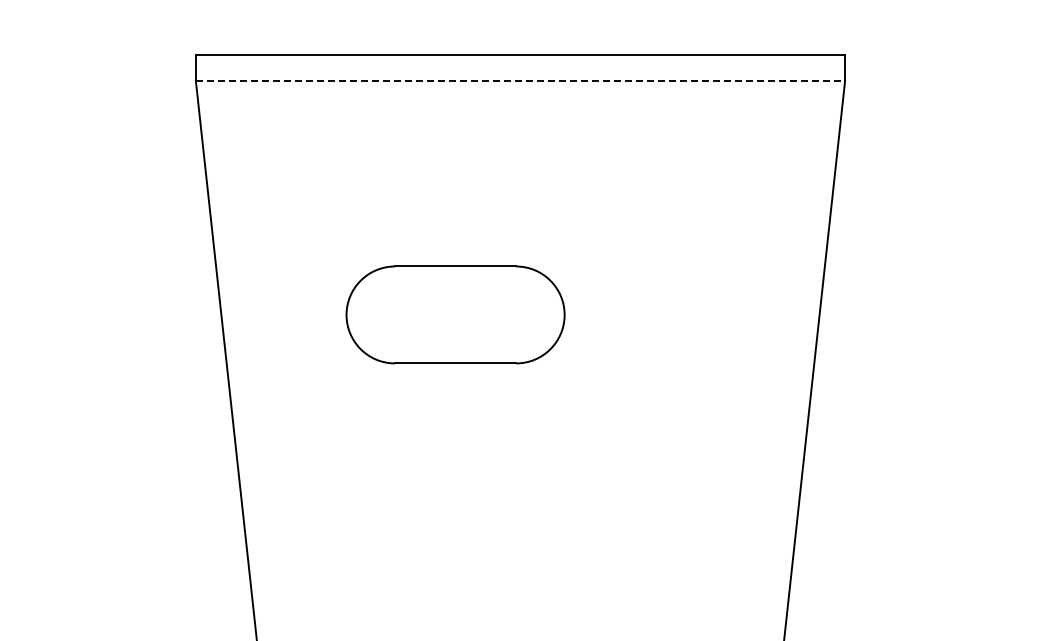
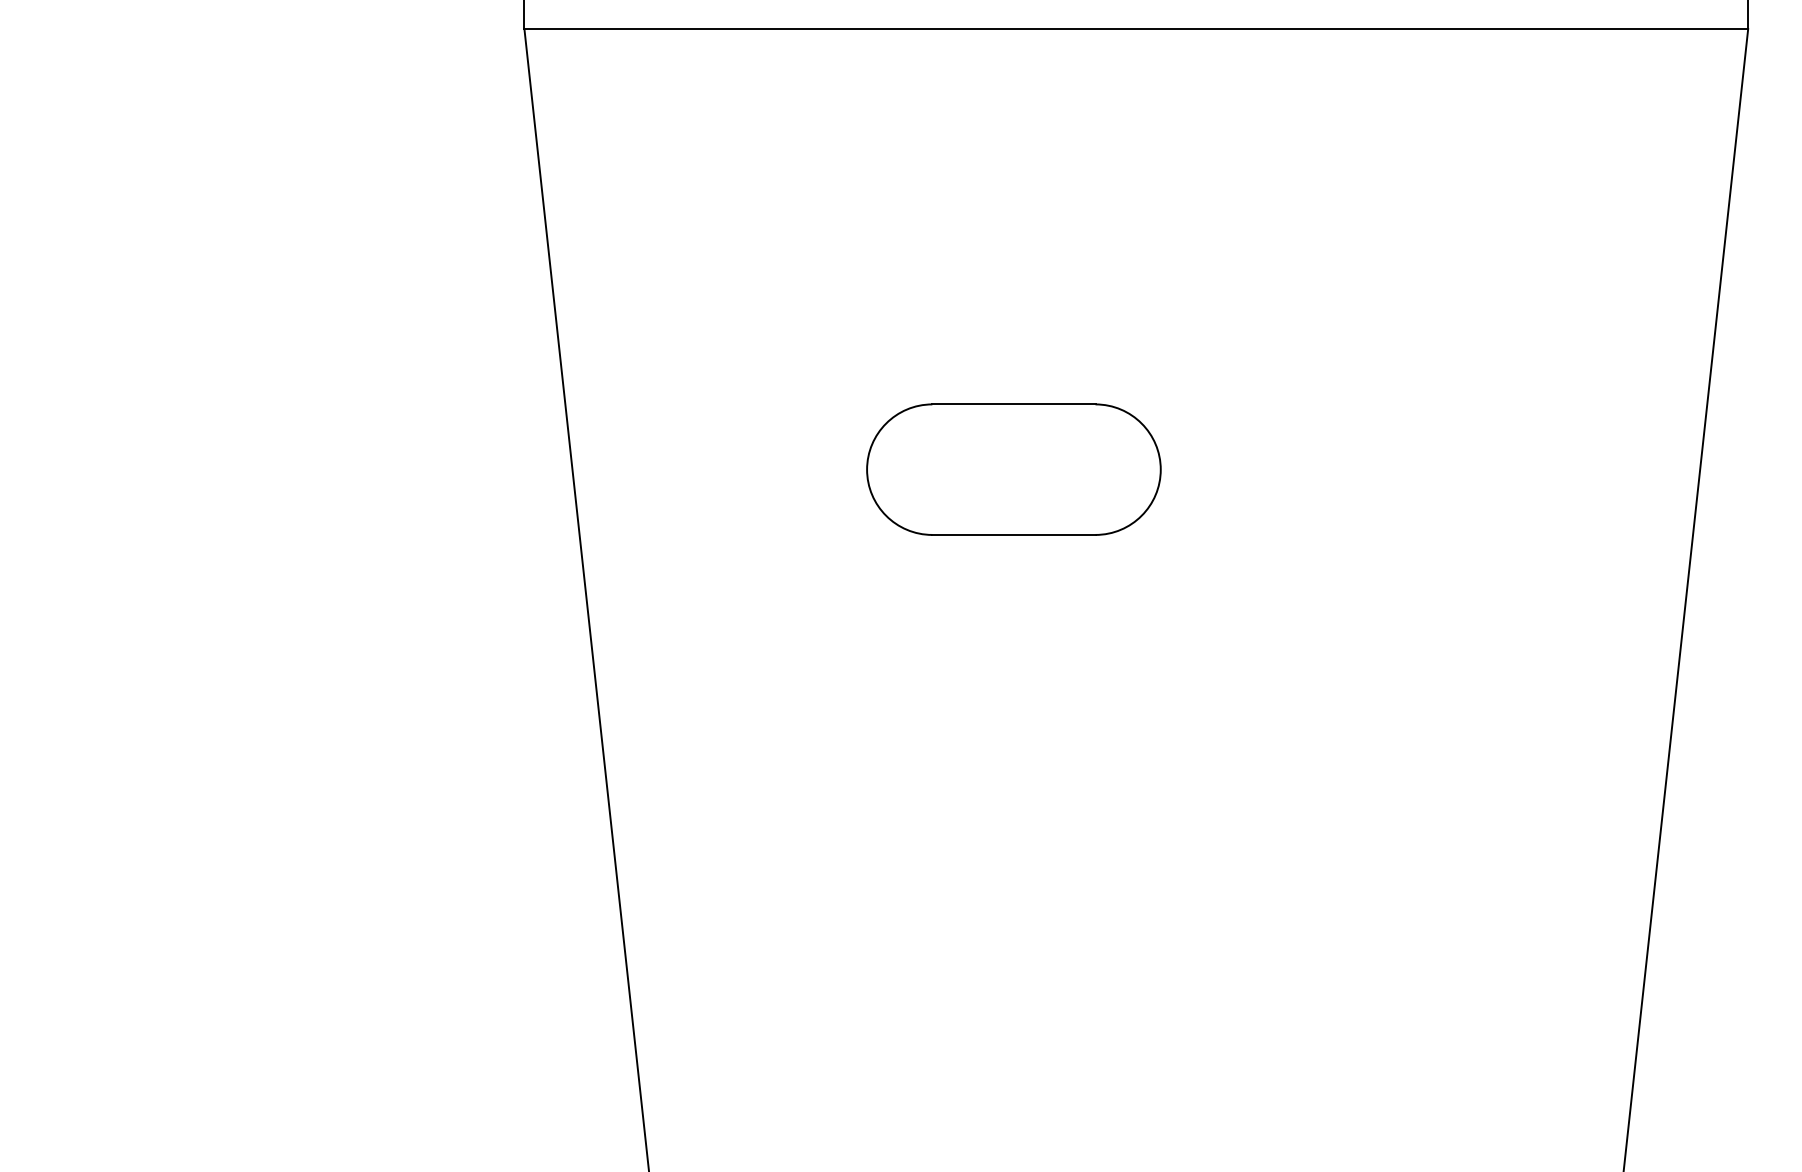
line: (520, 81) -> (1136, 29), dashed -> solid
part: (455, 314) -> (1013, 468), size x0.71

